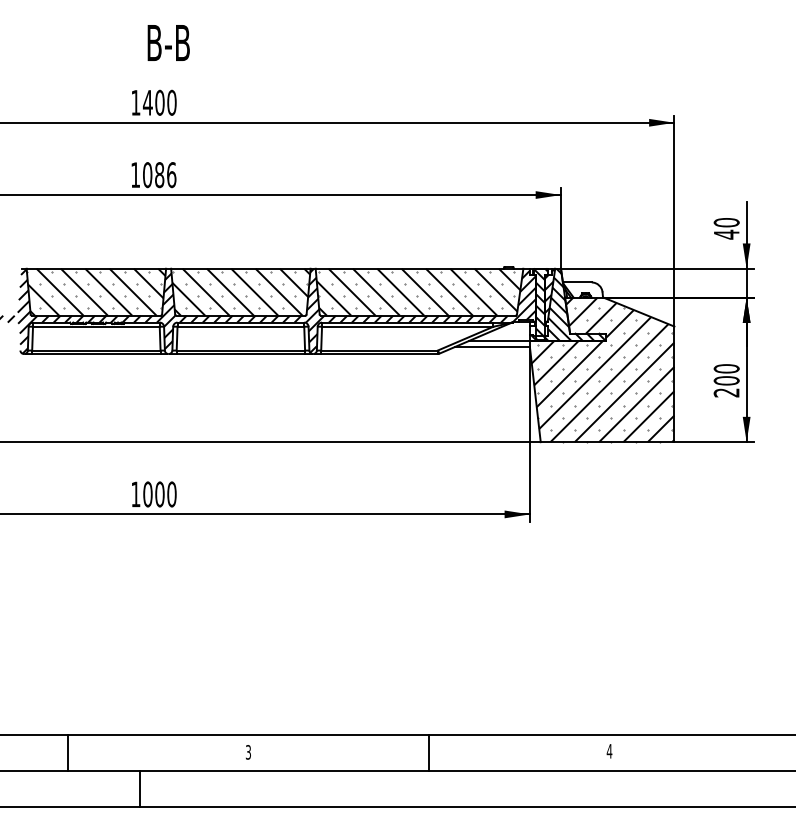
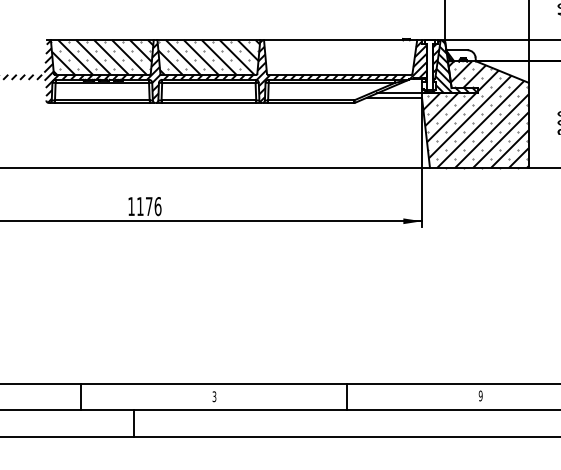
hatch: (419, 291) -> (340, 56), removed
hatch: (540, 303) -> (429, 65), removed
text: (159, 494) -> (148, 206), 1000 -> 1176
text: (609, 751) -> (480, 396), 4 -> 9

